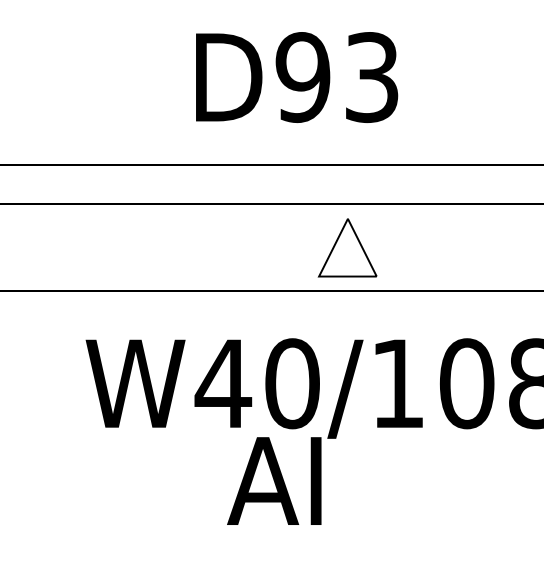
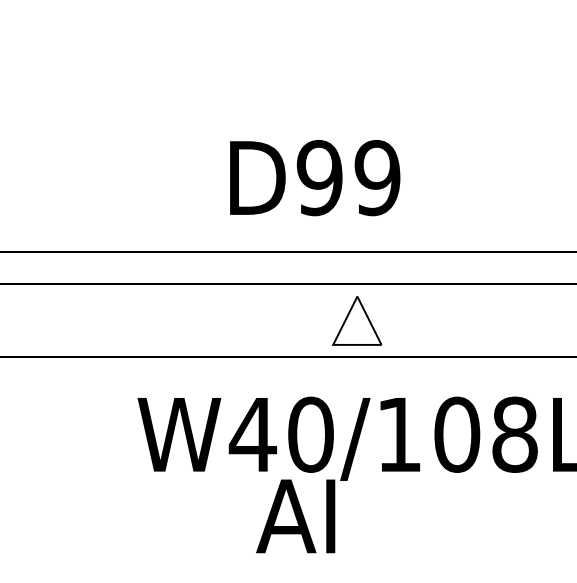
text: (371, 78) -> (377, 178), D93 -> D99

